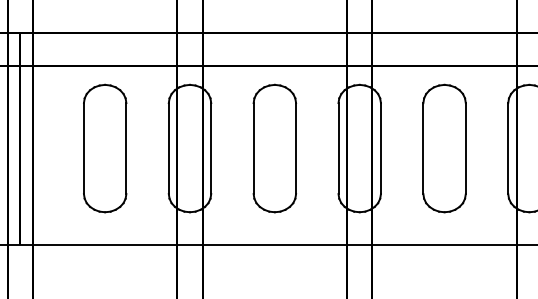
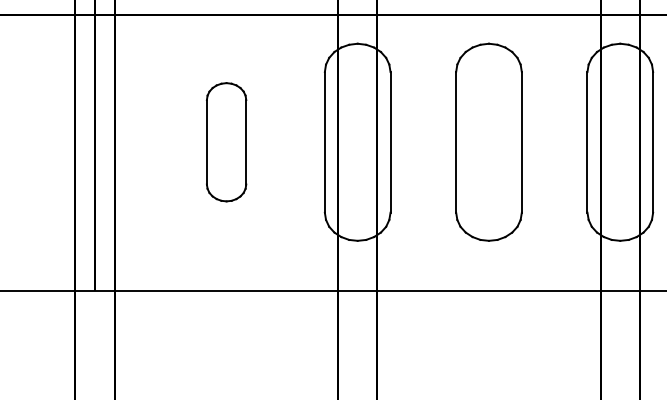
part: (105, 148) -> (226, 142), size x0.6

